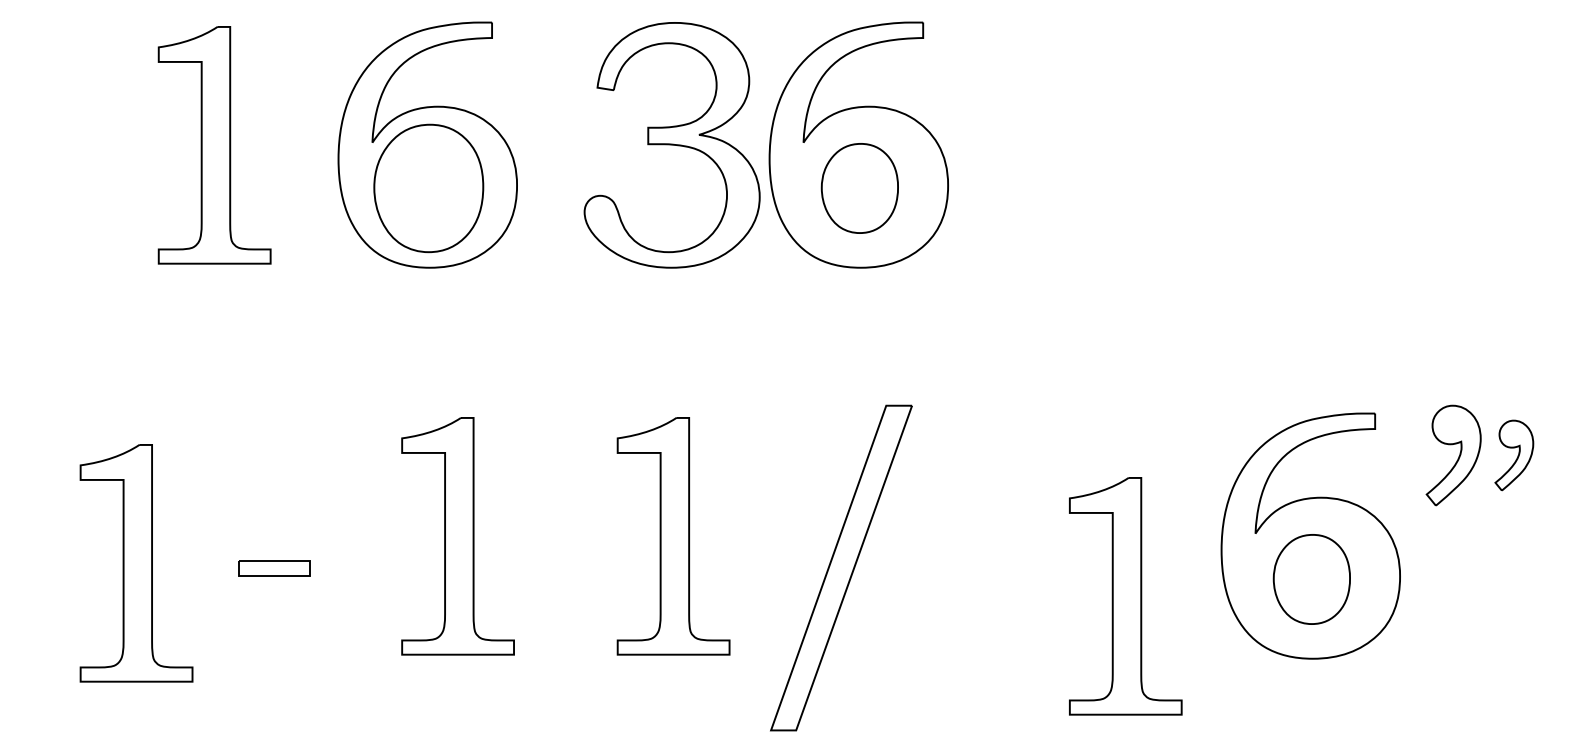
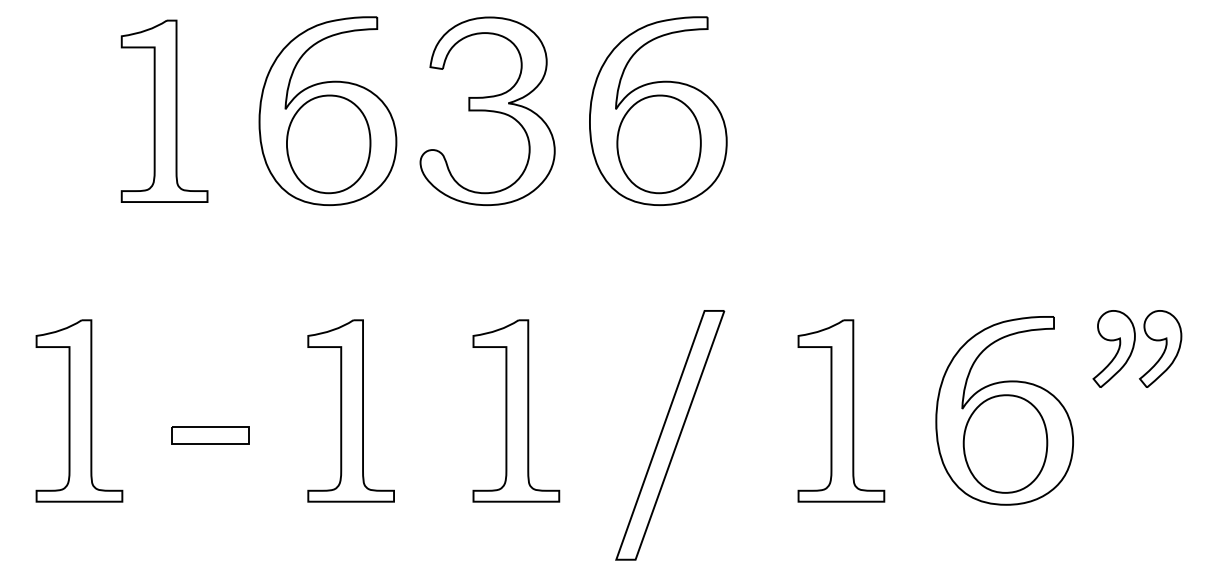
part: (671, 145) -> (487, 111), moved
part: (859, 188) -> (658, 144), size x1.43
part: (1514, 455) -> (1160, 349), size x1.43
part: (136, 563) -> (79, 411), moved
part: (841, 567) -> (670, 434), moved
part: (274, 568) -> (210, 435), size x1.43
part: (1311, 579) -> (1005, 444), size x1.43
part: (1125, 596) -> (841, 411), moved

